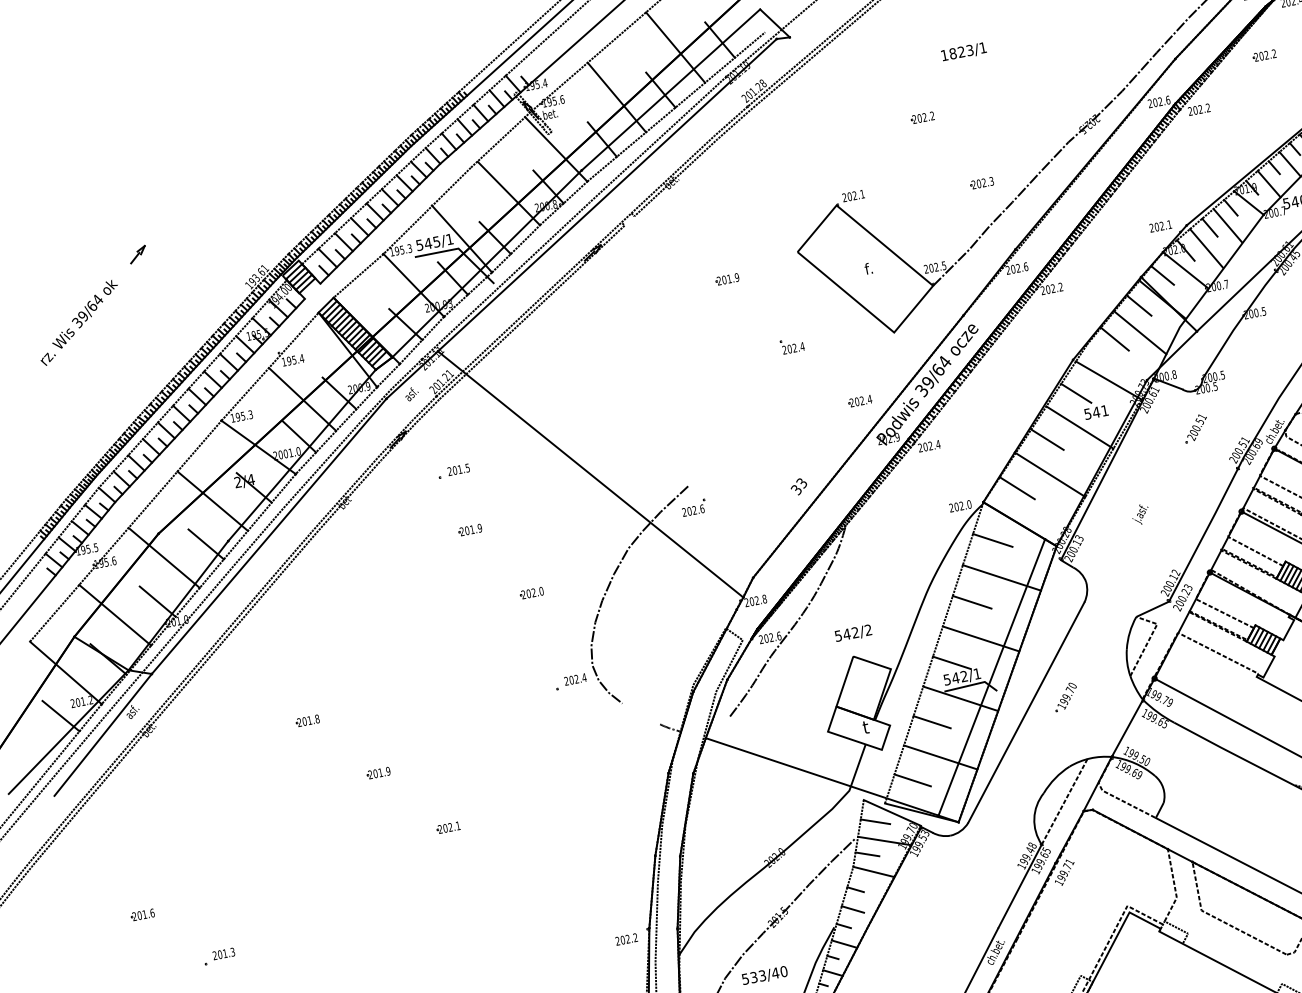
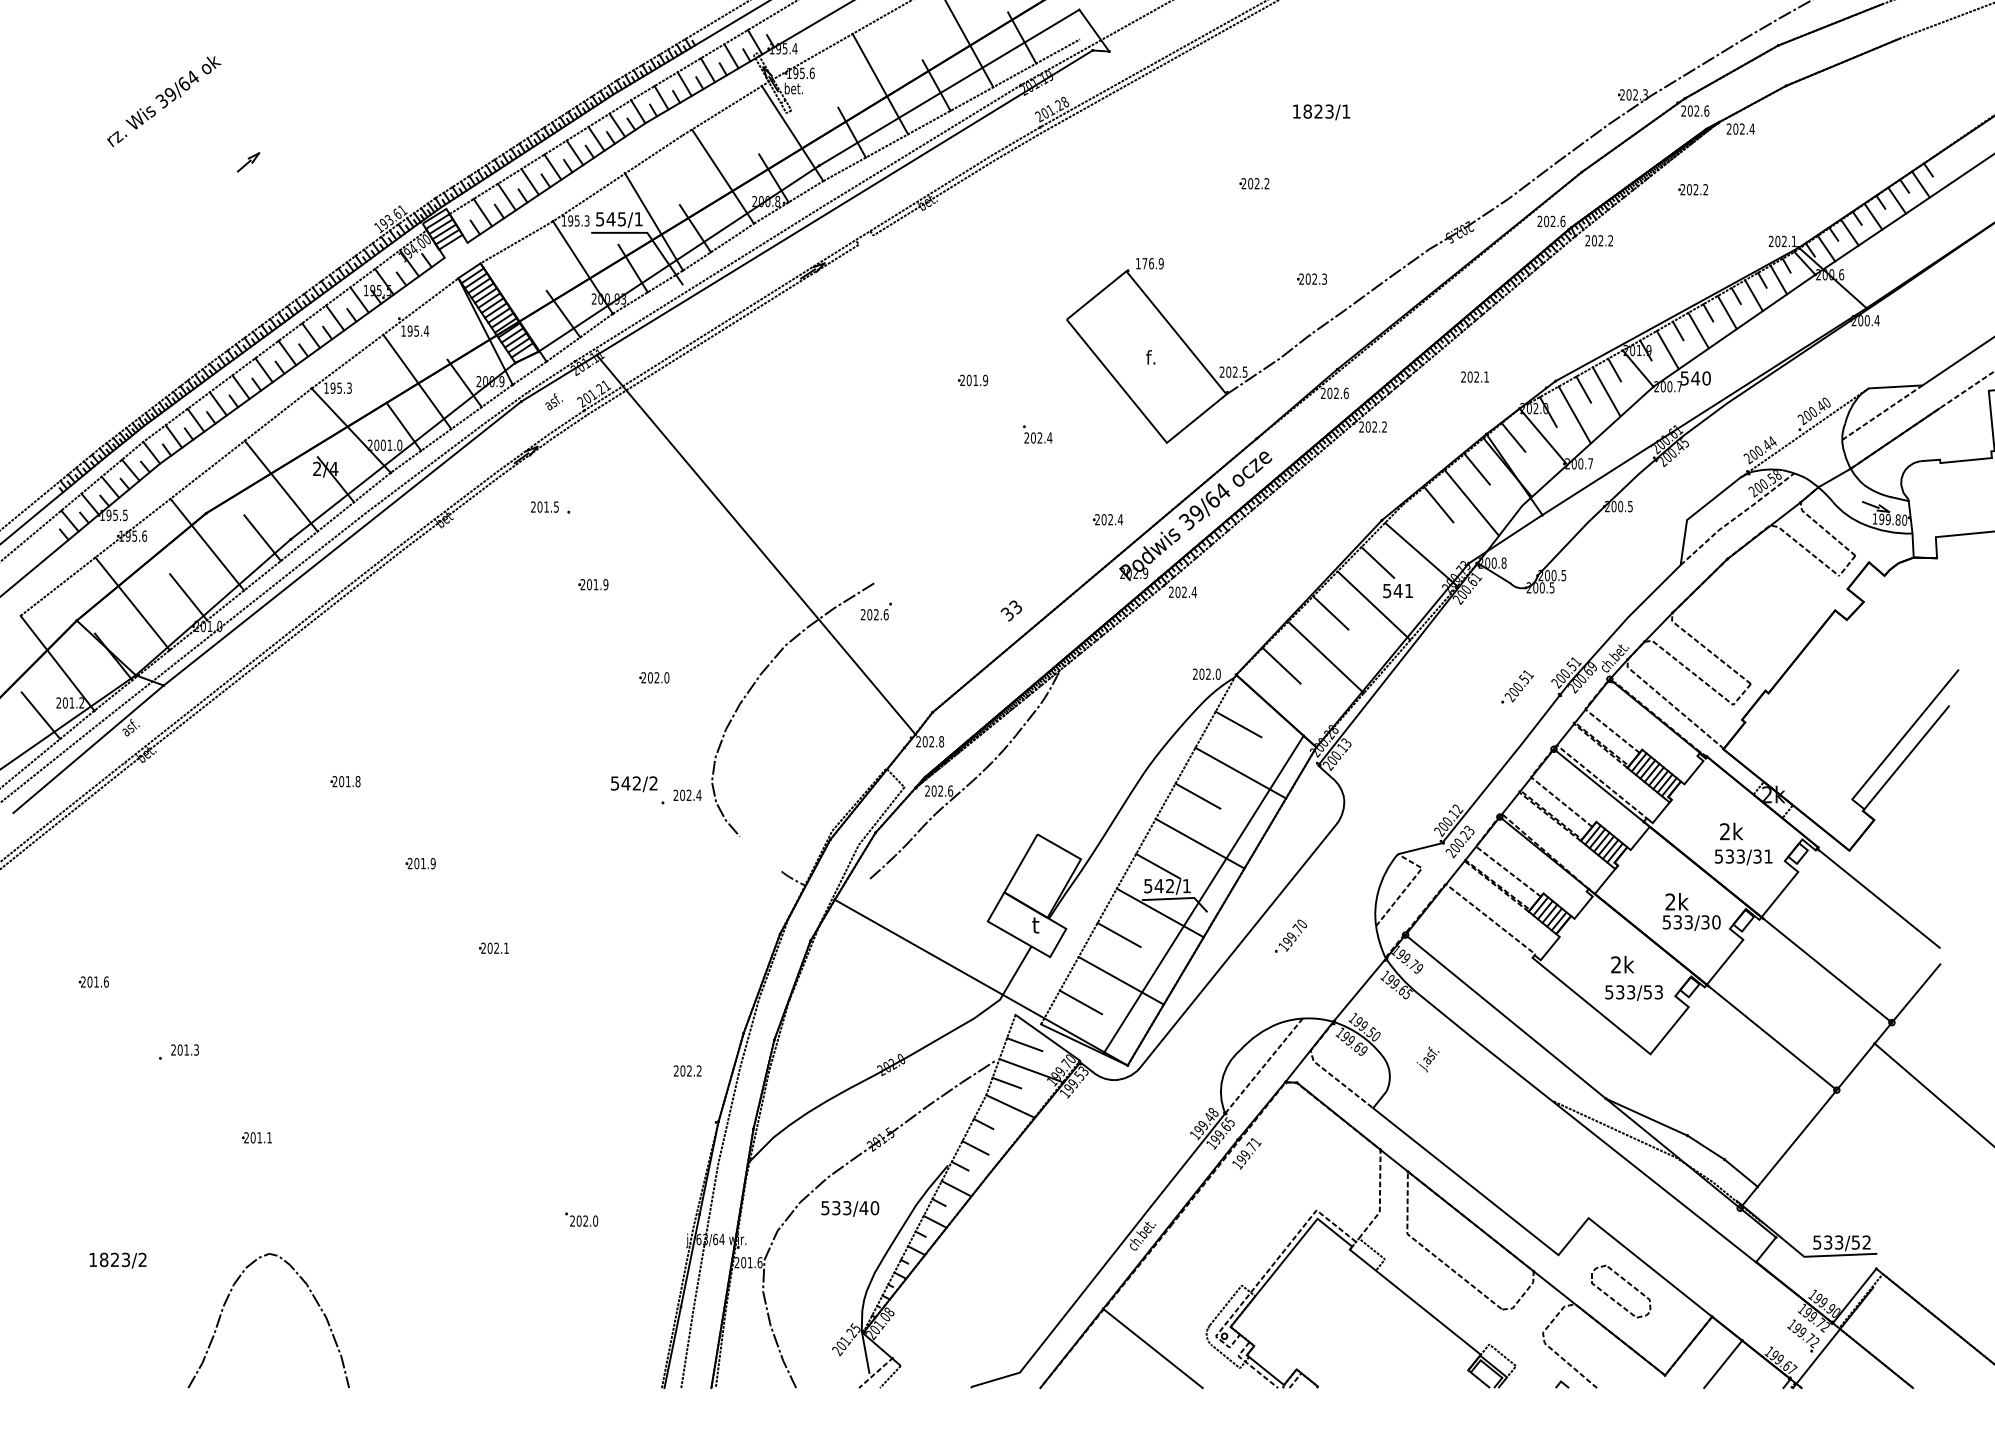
text: (853, 195) -> (1149, 263), 202.1 -> 176.9
text: (1160, 226) -> (1474, 376), moved
part: (727, 279) -> (973, 380), moved
text: (79, 322) -> (164, 101), moved
part: (1195, 428) -> (1517, 686), moved
text: (458, 469) -> (544, 506), moved
text: (1140, 514) -> (1427, 1059), moved
text: (853, 633) -> (634, 784), moved
text: (626, 939) -> (687, 1070), moved

